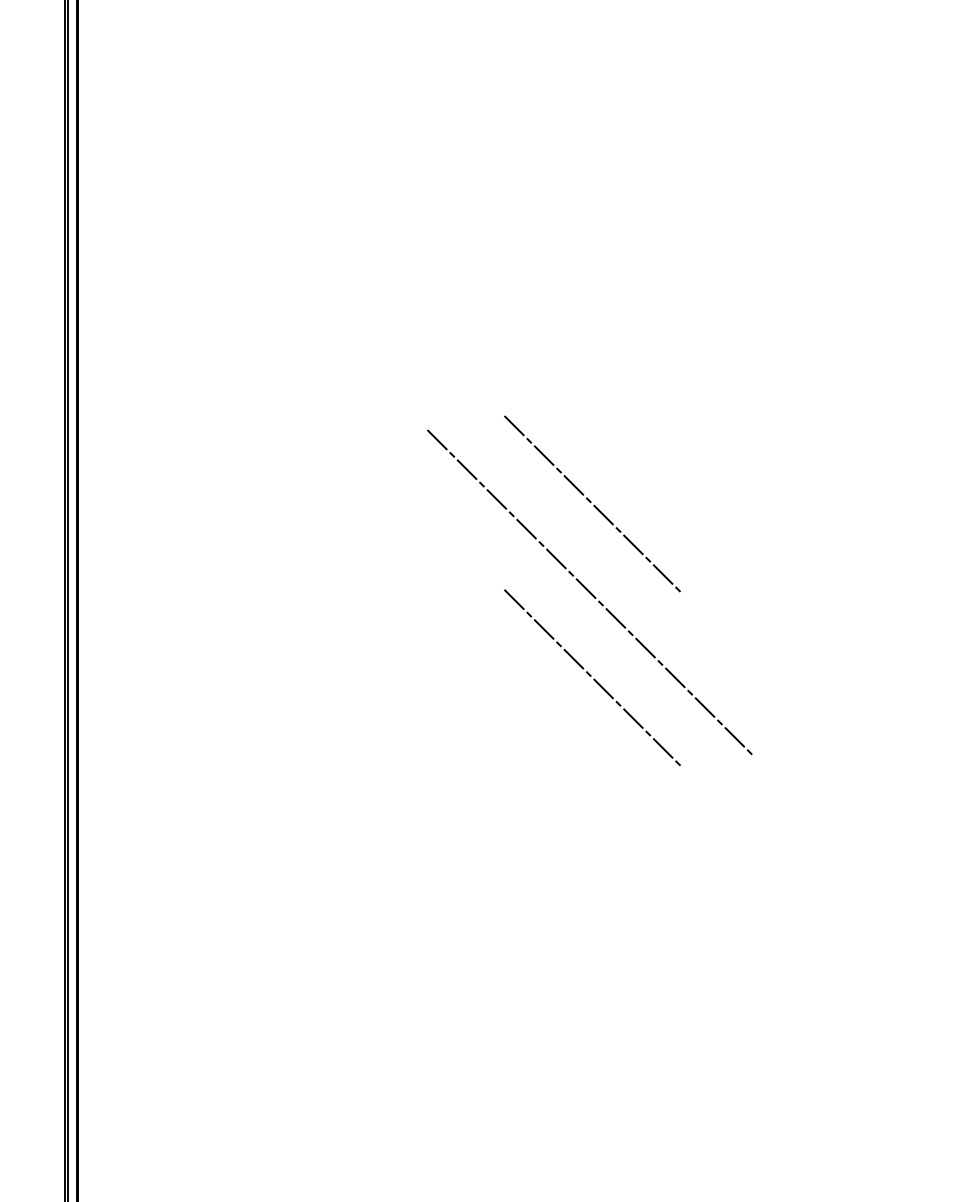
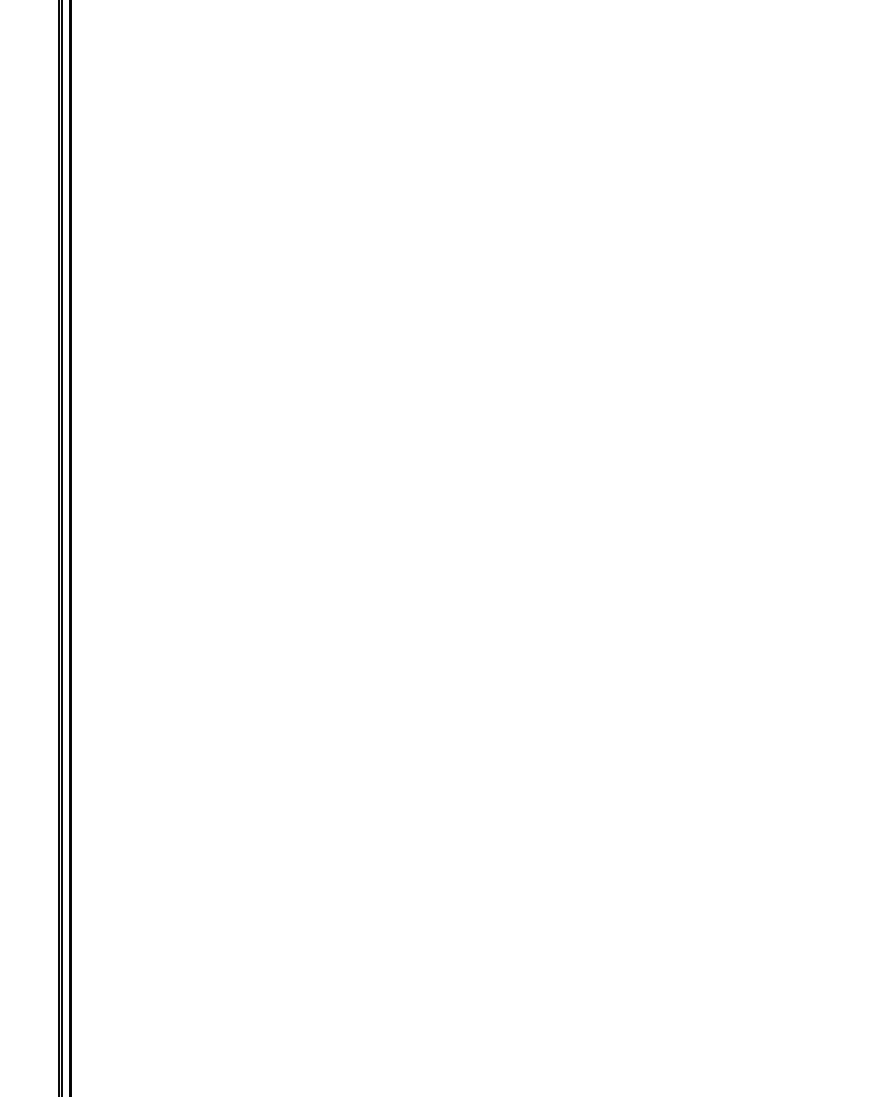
line: (592, 504) -> (540, 460), removed
line: (589, 592) -> (537, 540), removed
line: (592, 677) -> (540, 618), removed

